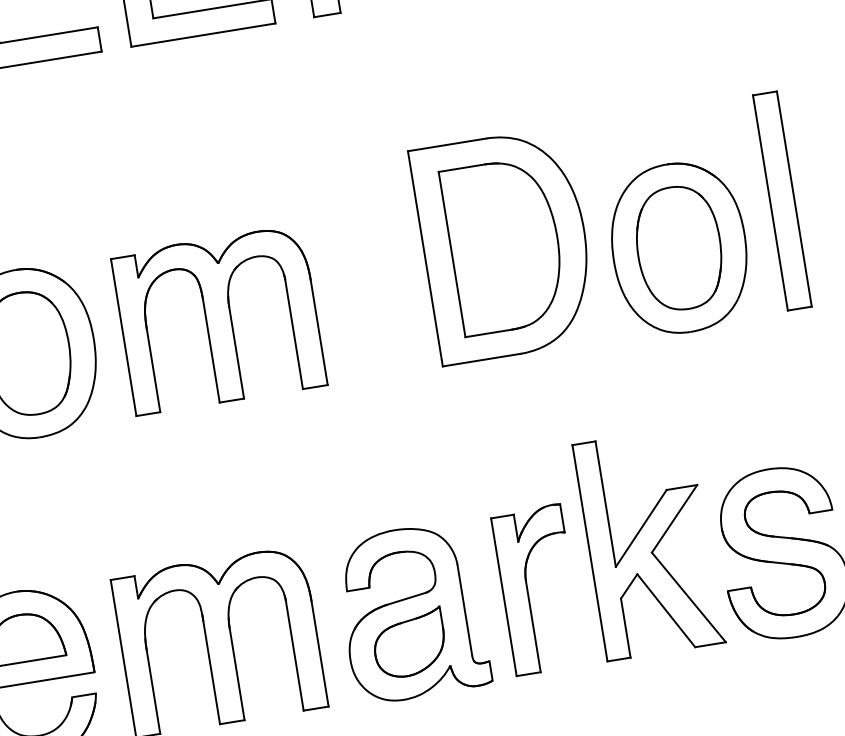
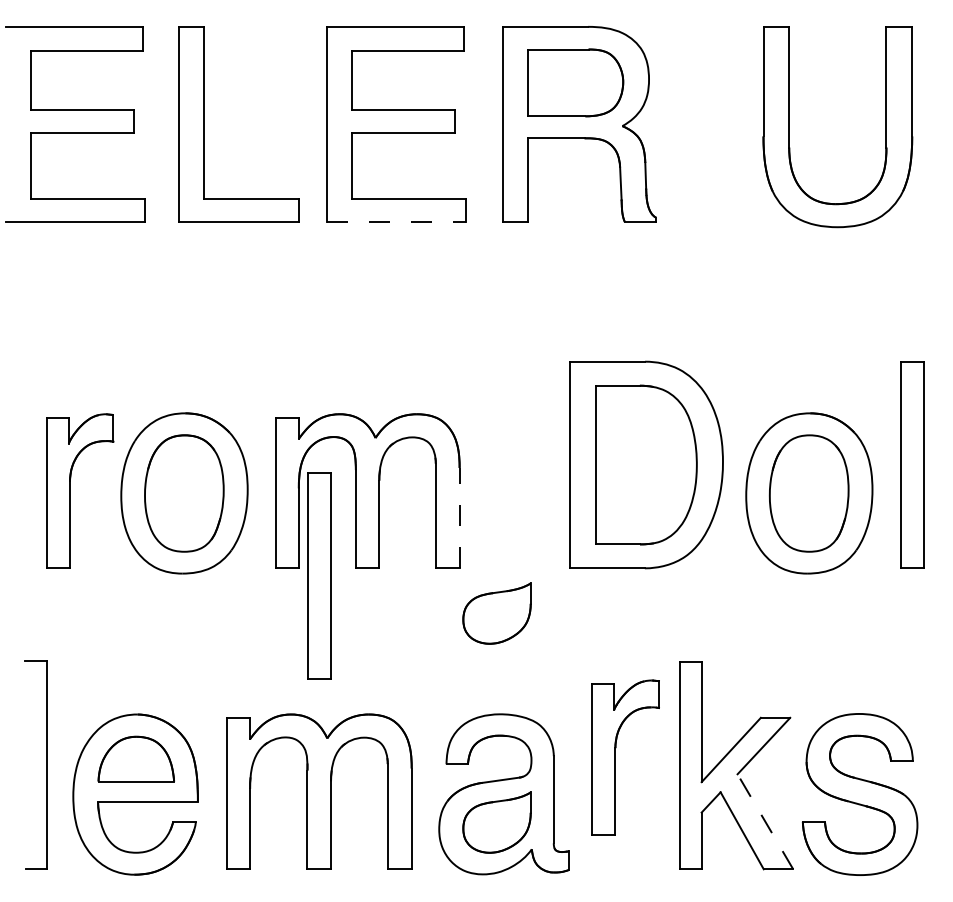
line: (203, 35) -> (396, 222), solid -> dashed
line: (319, 332) -> (459, 517), solid -> dashed
part: (183, 416) -> (319, 575), added
part: (373, 425) -> (496, 613), added
part: (527, 591) -> (615, 757), moved
line: (688, 597) -> (765, 821), solid -> dashed

